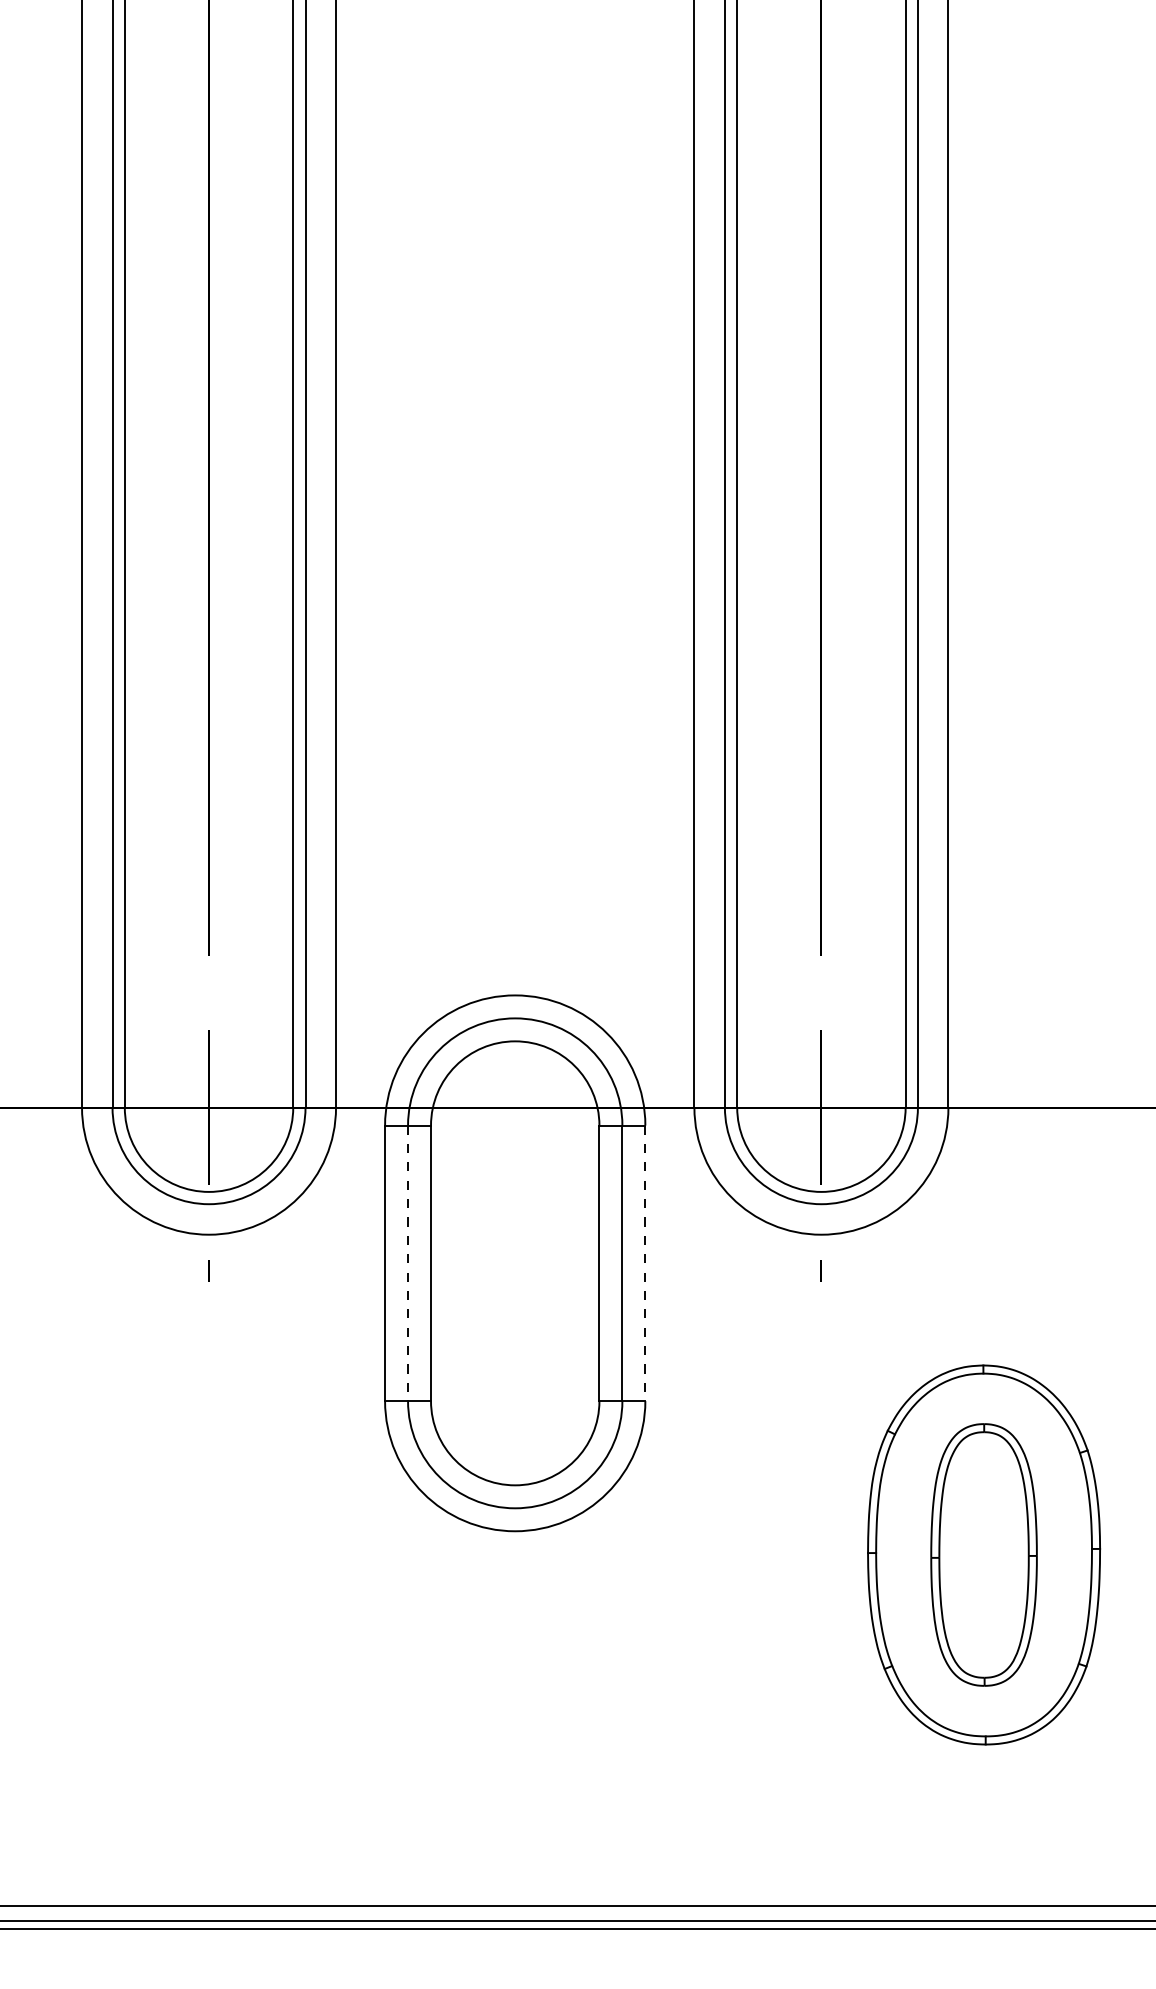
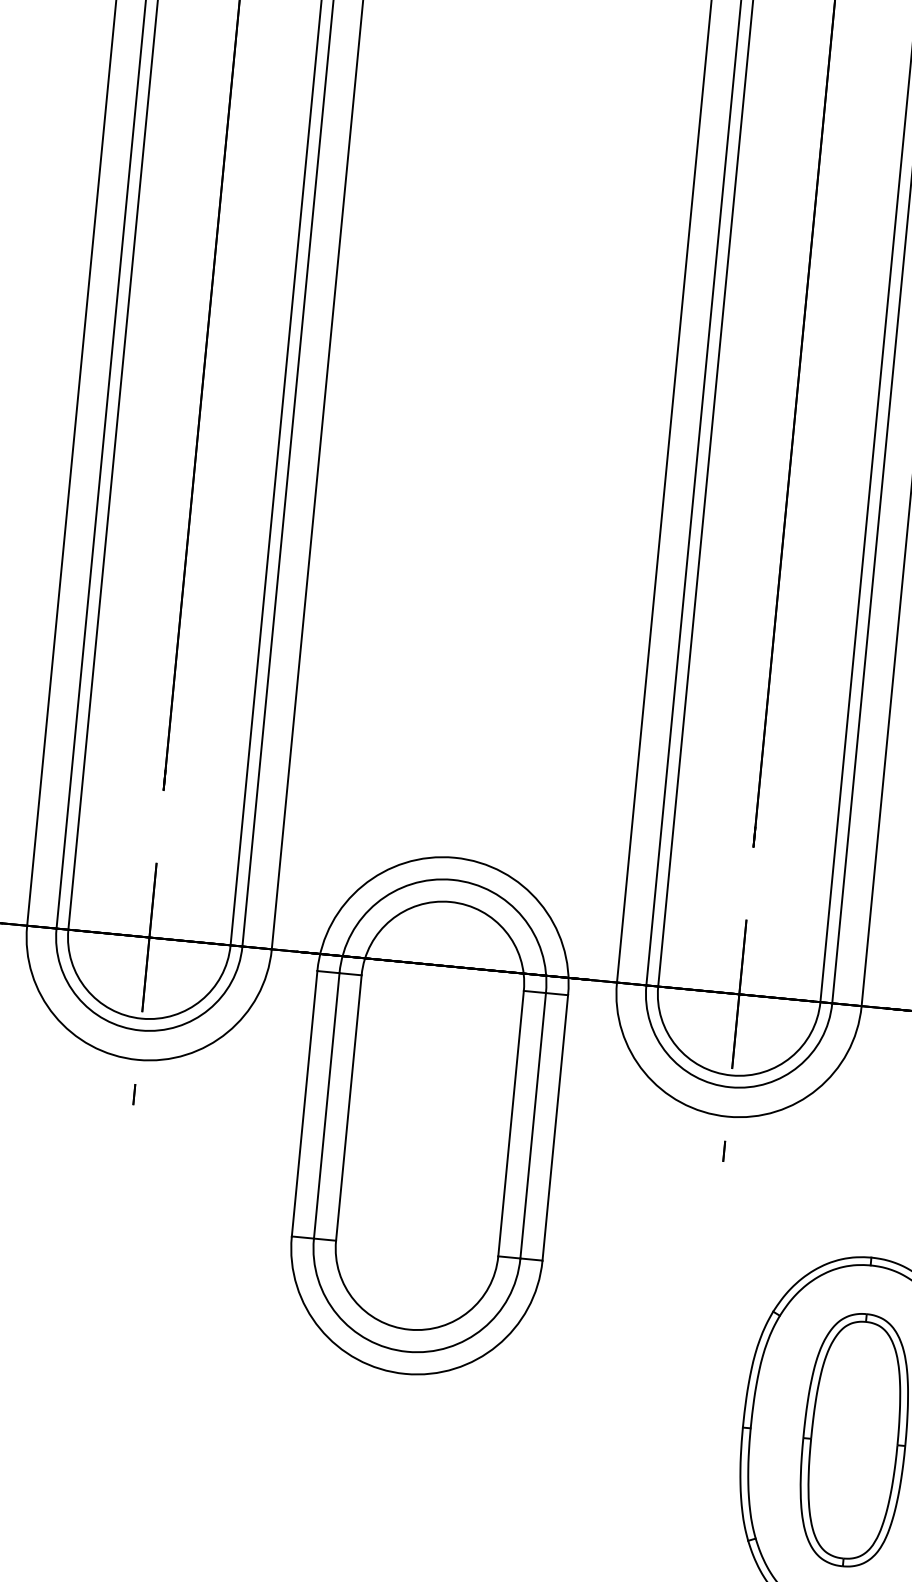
line: (408, 1263) -> (327, 1106), dashed -> solid
line: (645, 1263) -> (555, 1128), dashed -> solid

